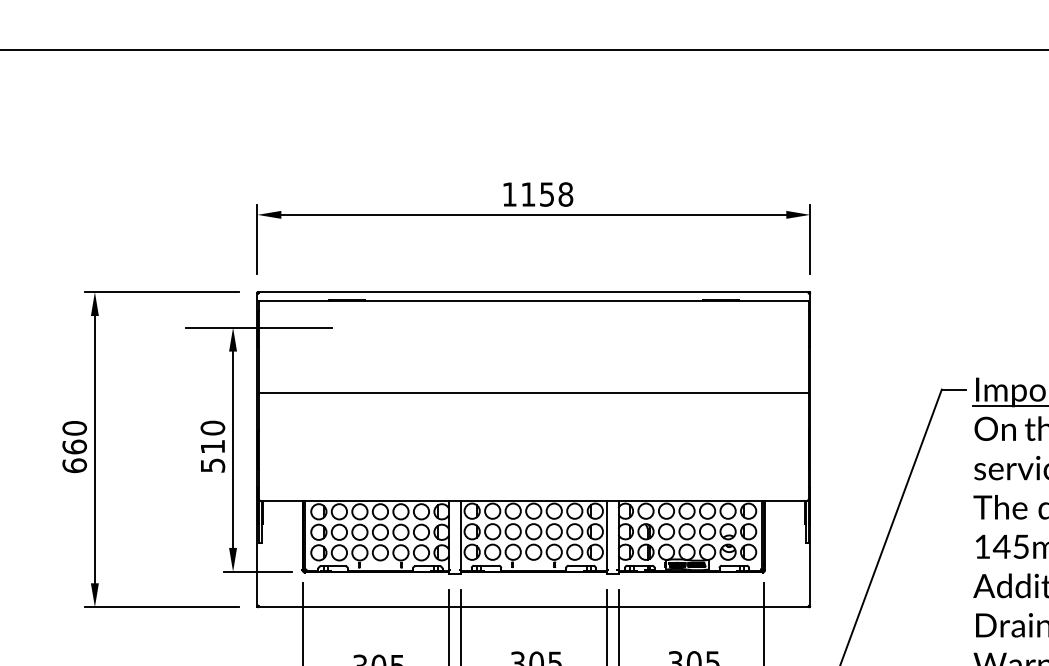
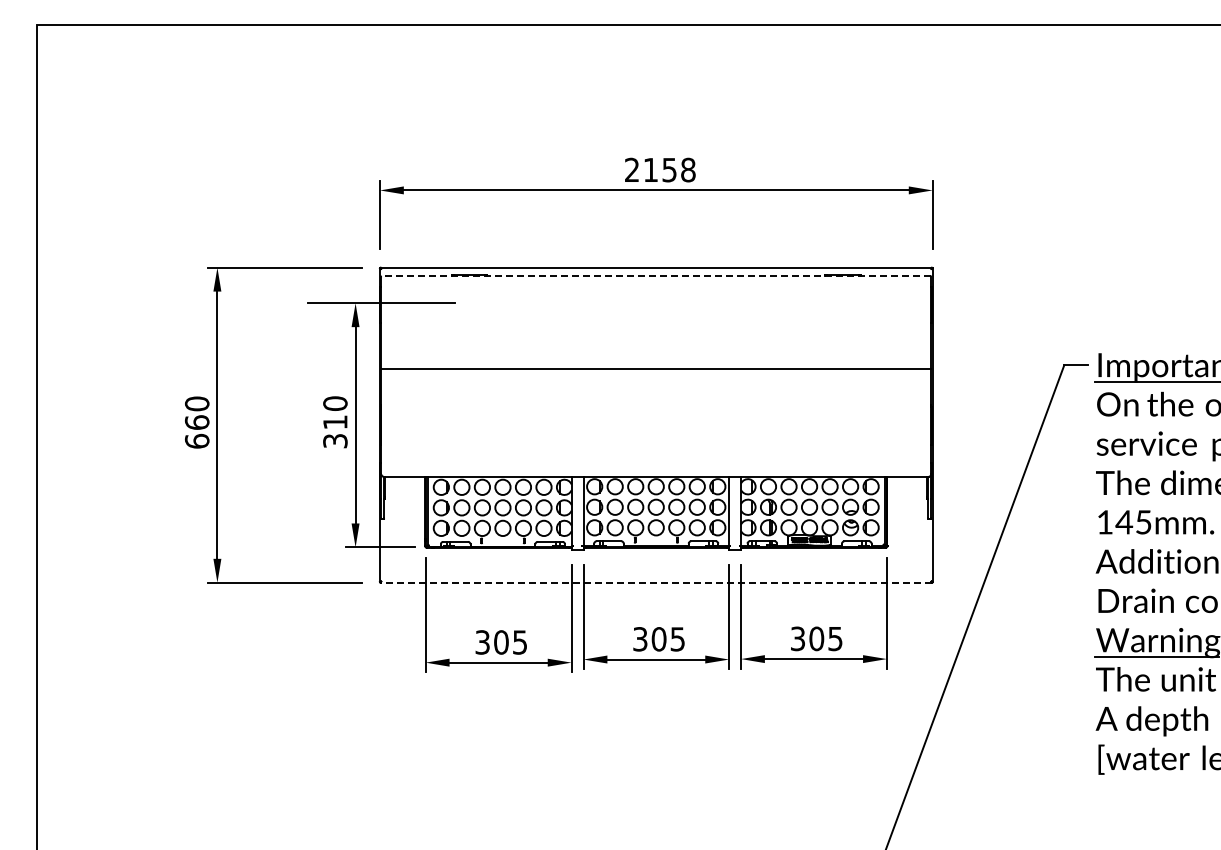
text: (509, 193) -> (631, 169), 1158 -> 2158
line: (533, 300) -> (655, 276), solid -> dashed
text: (212, 464) -> (334, 440), 510 -> 310
line: (534, 606) -> (656, 582), solid -> dashed

